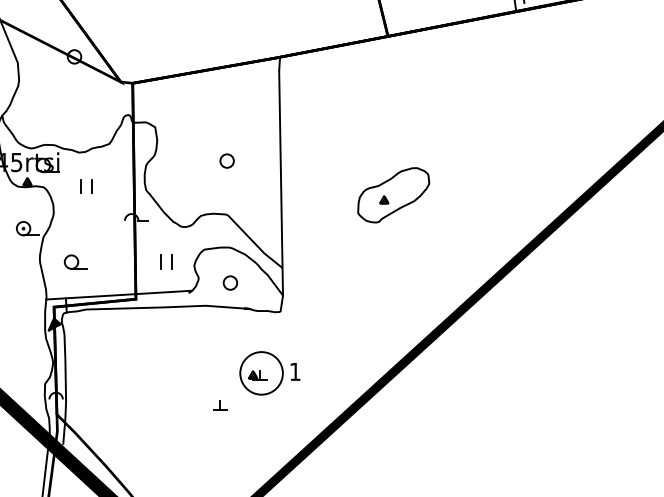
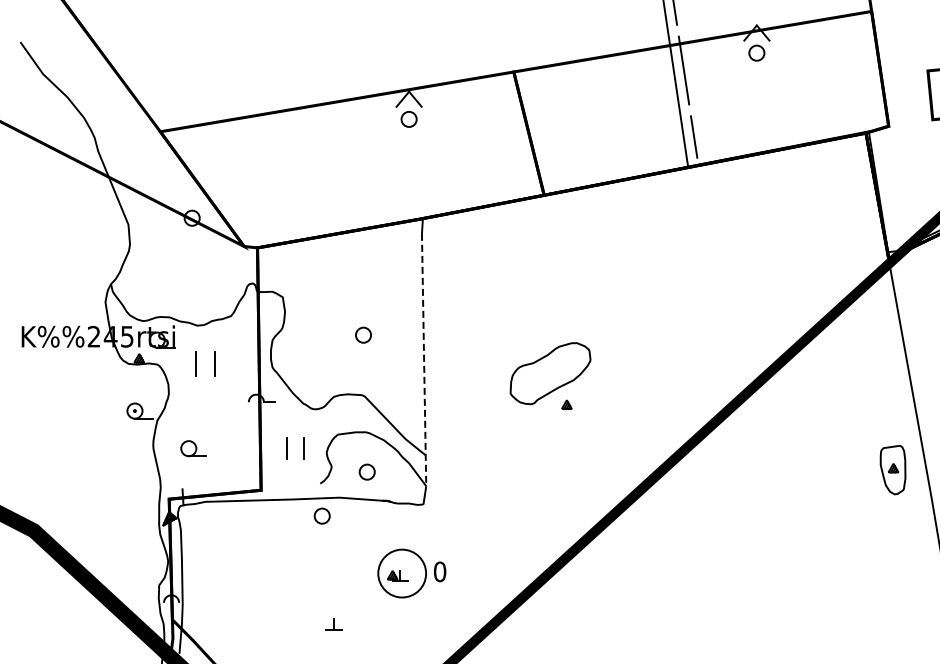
line: (281, 183) -> (424, 360), solid -> dashed
part: (86, 186) -> (205, 363), size x1.6
part: (383, 199) -> (566, 404), moved
part: (166, 261) -> (295, 448), size x1.4
line: (119, 294) -> (242, 485), removed
part: (189, 321) -> (321, 515), added
text: (294, 371) -> (439, 571), 1 -> 0
part: (219, 405) -> (333, 624), moved

